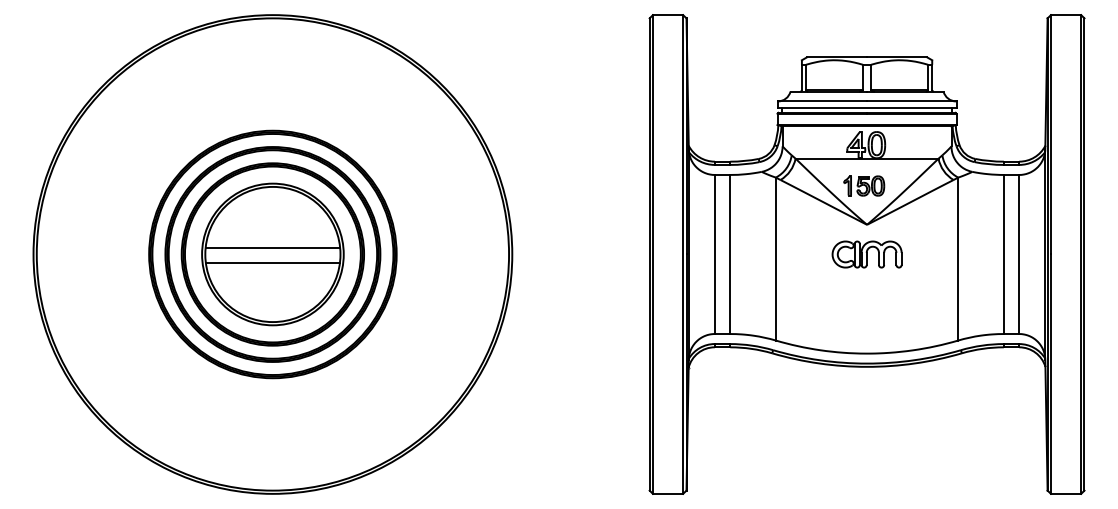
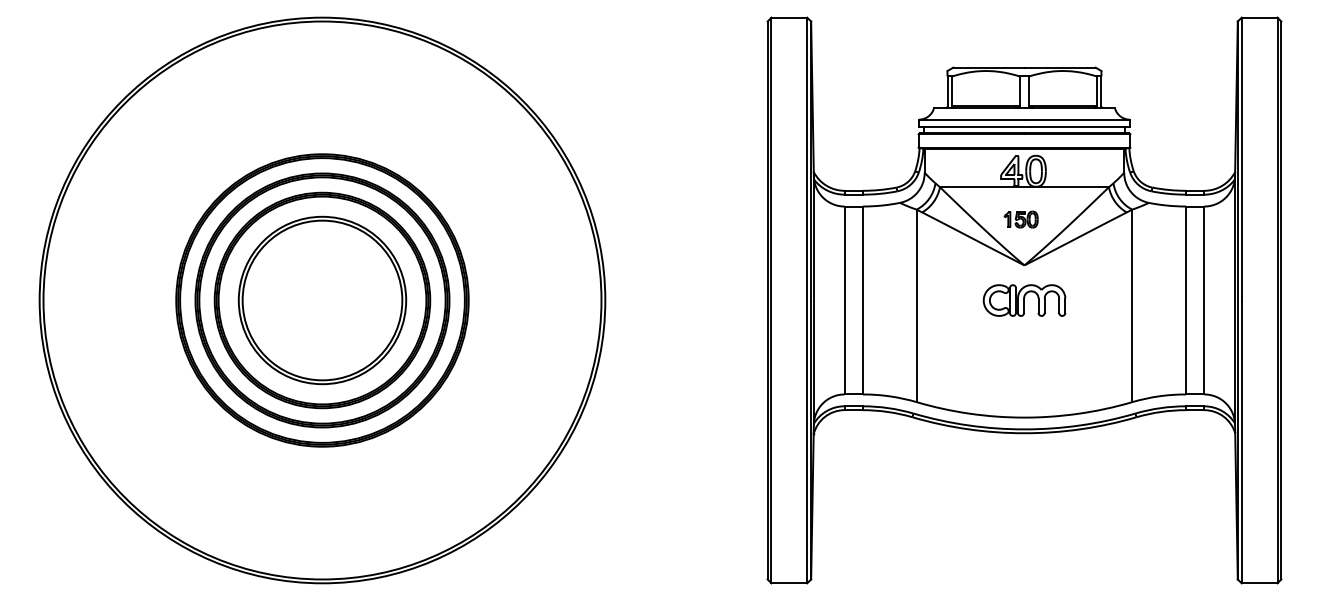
part: (864, 185) -> (1021, 218), size x0.7
line: (272, 247) -> (322, 292), removed
line: (272, 262) -> (322, 309), removed

